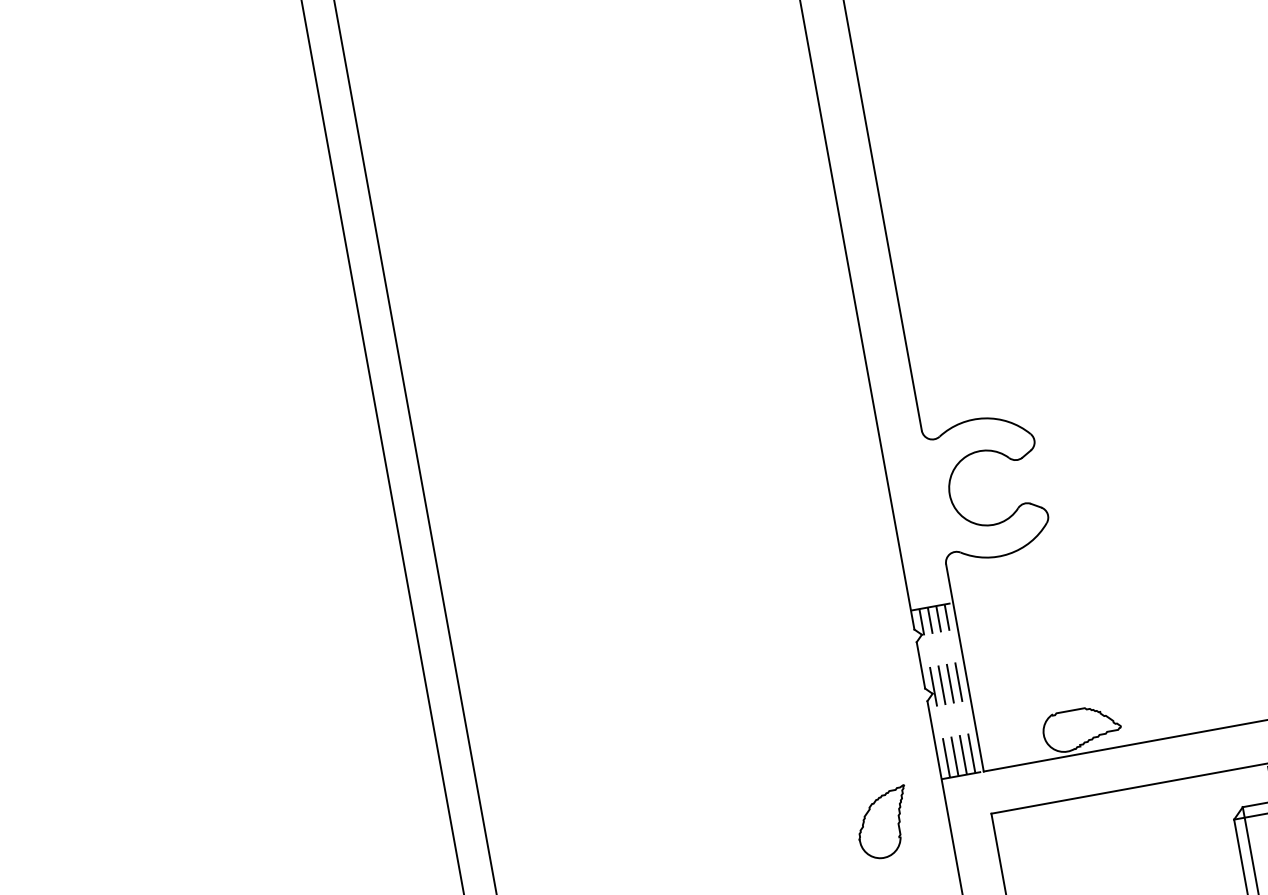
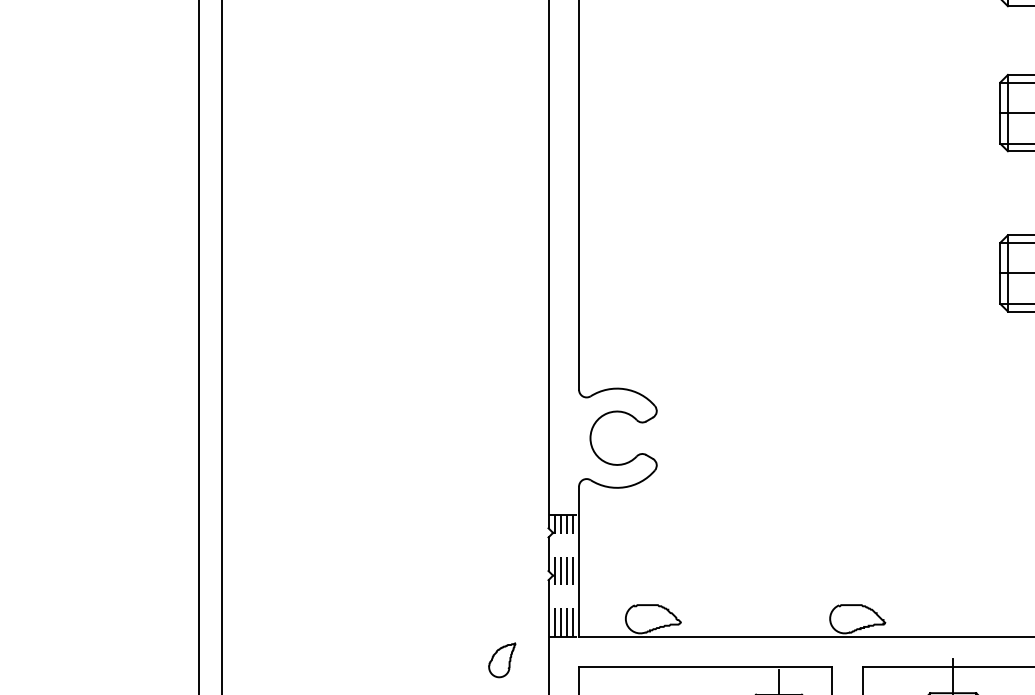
part: (884, 823) -> (502, 660), size x0.7

